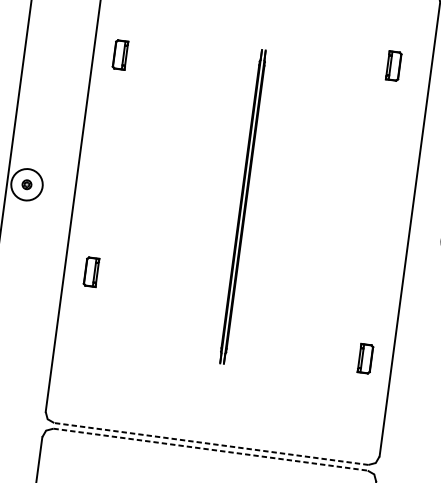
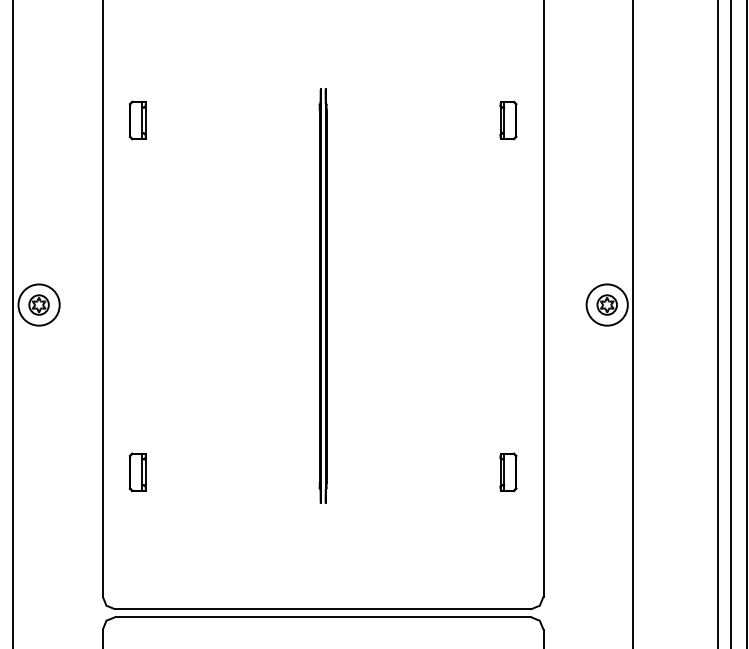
part: (393, 66) -> (508, 120), moved
part: (26, 184) -> (38, 304), size x1.67
part: (91, 271) -> (137, 471), moved
line: (210, 443) -> (322, 609), dashed -> solid
line: (210, 449) -> (323, 616), dashed -> solid

